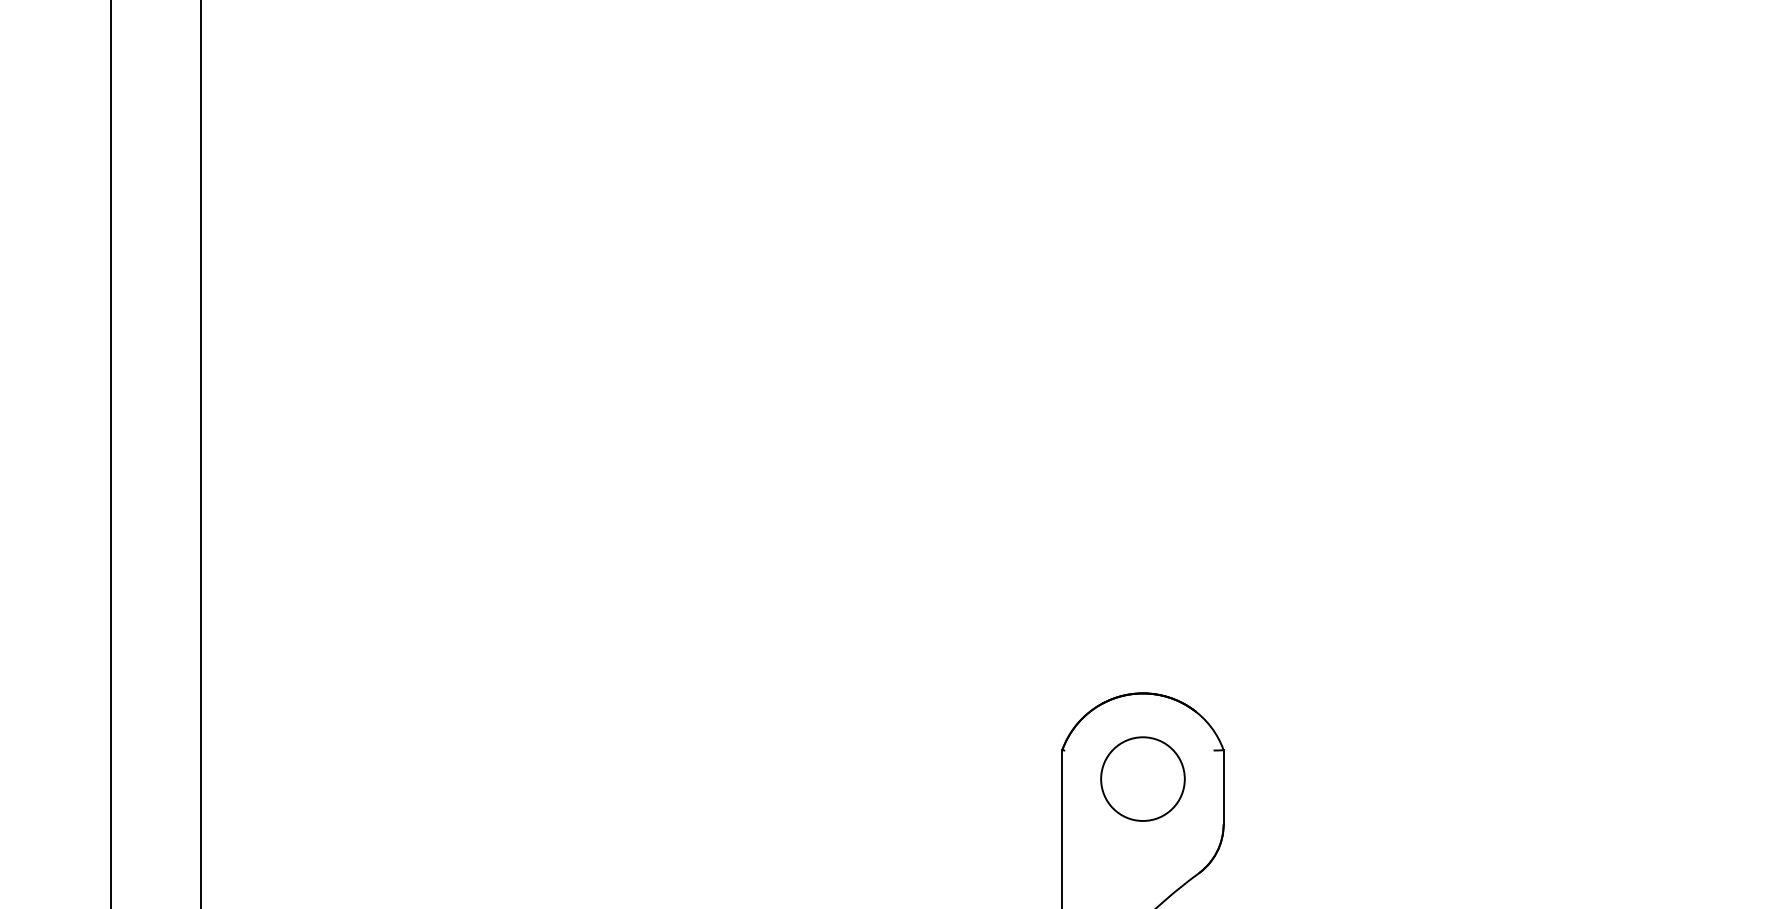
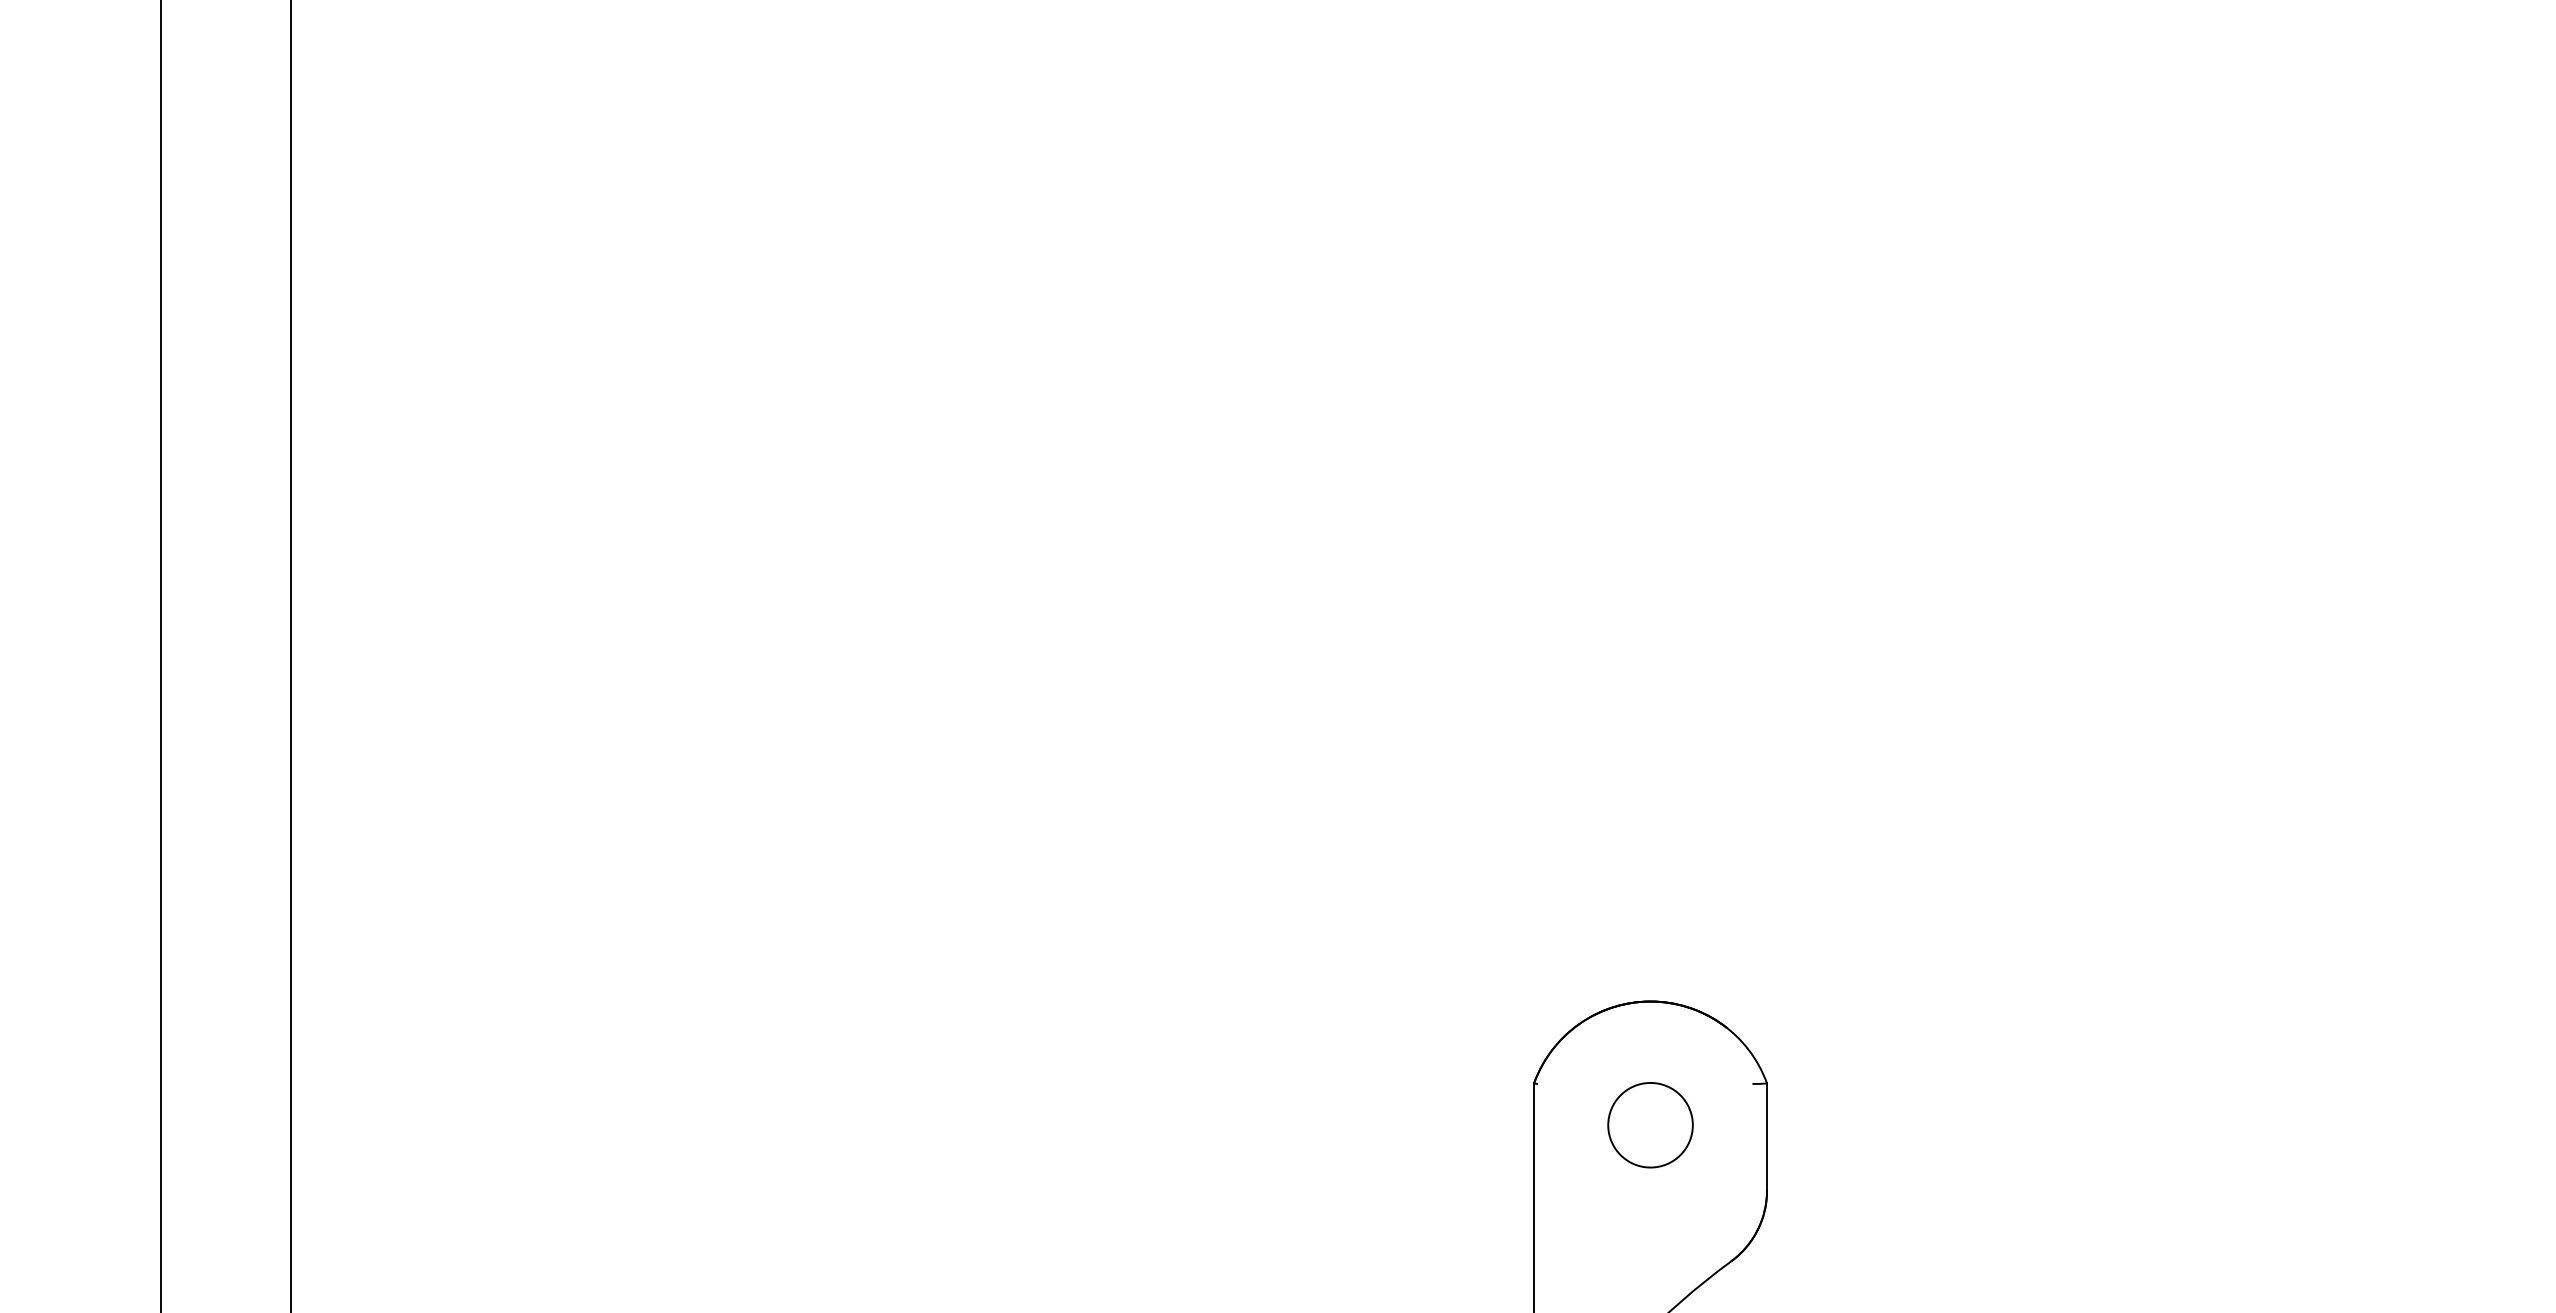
circle: (1142, 778) -> (1649, 1124), size x0.7

